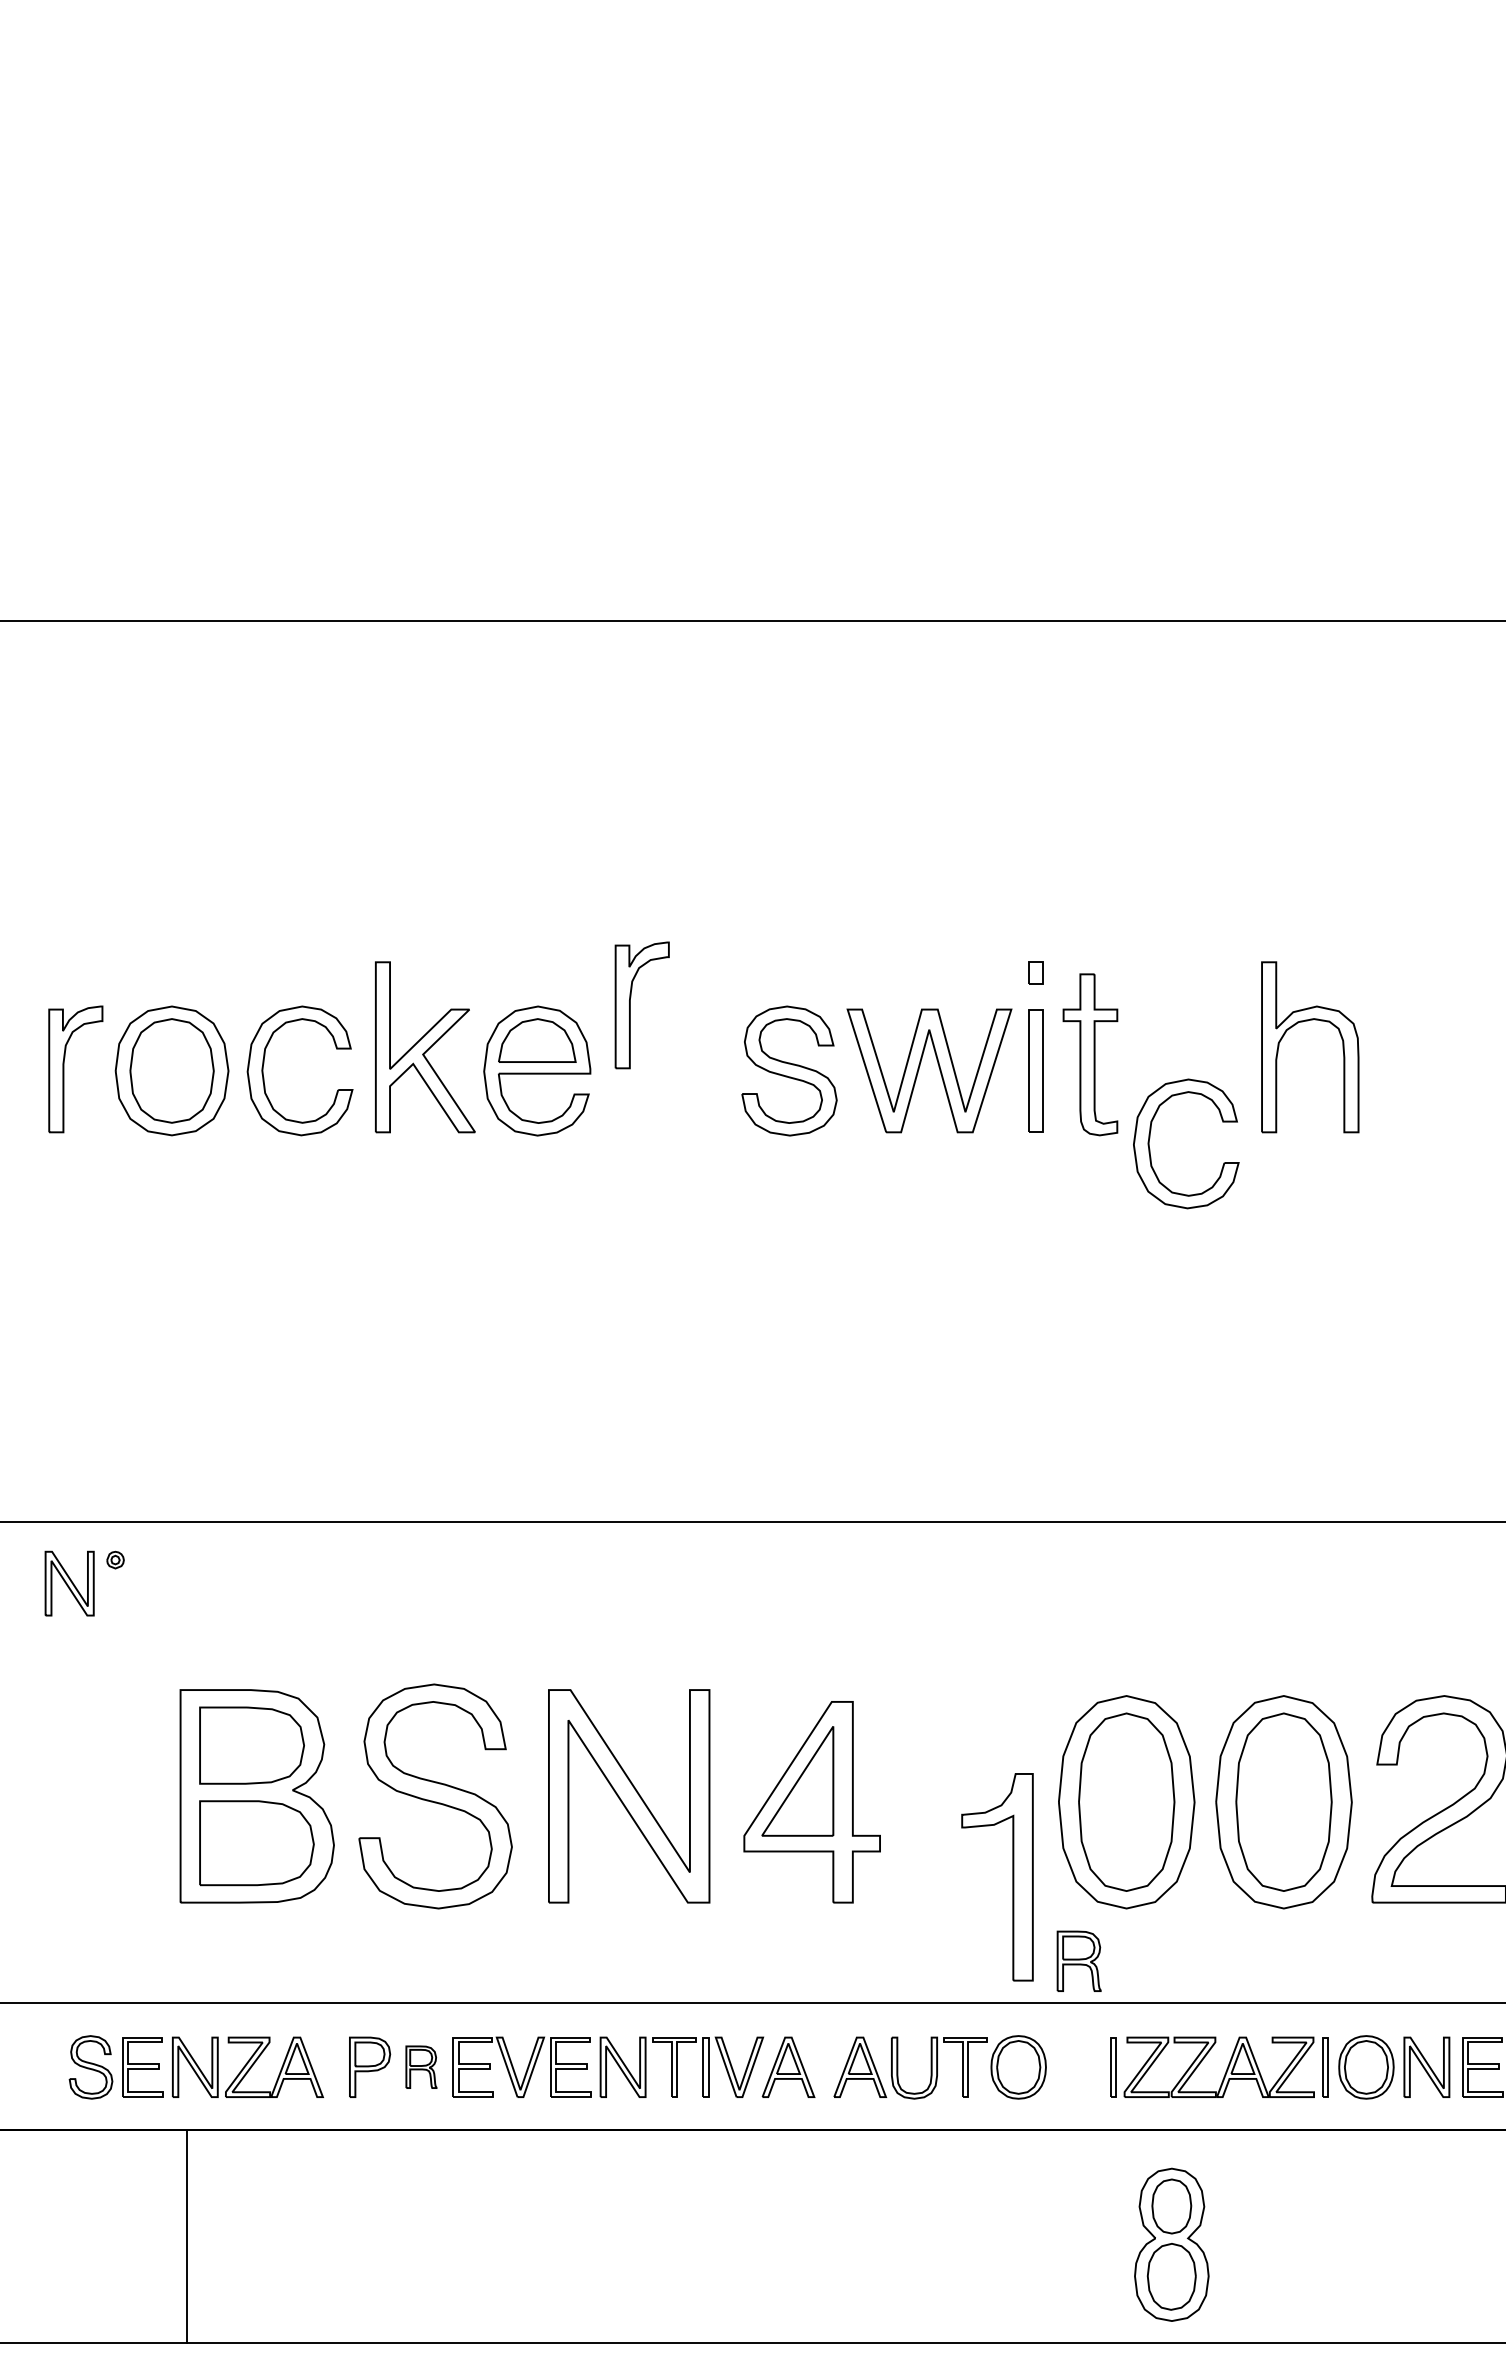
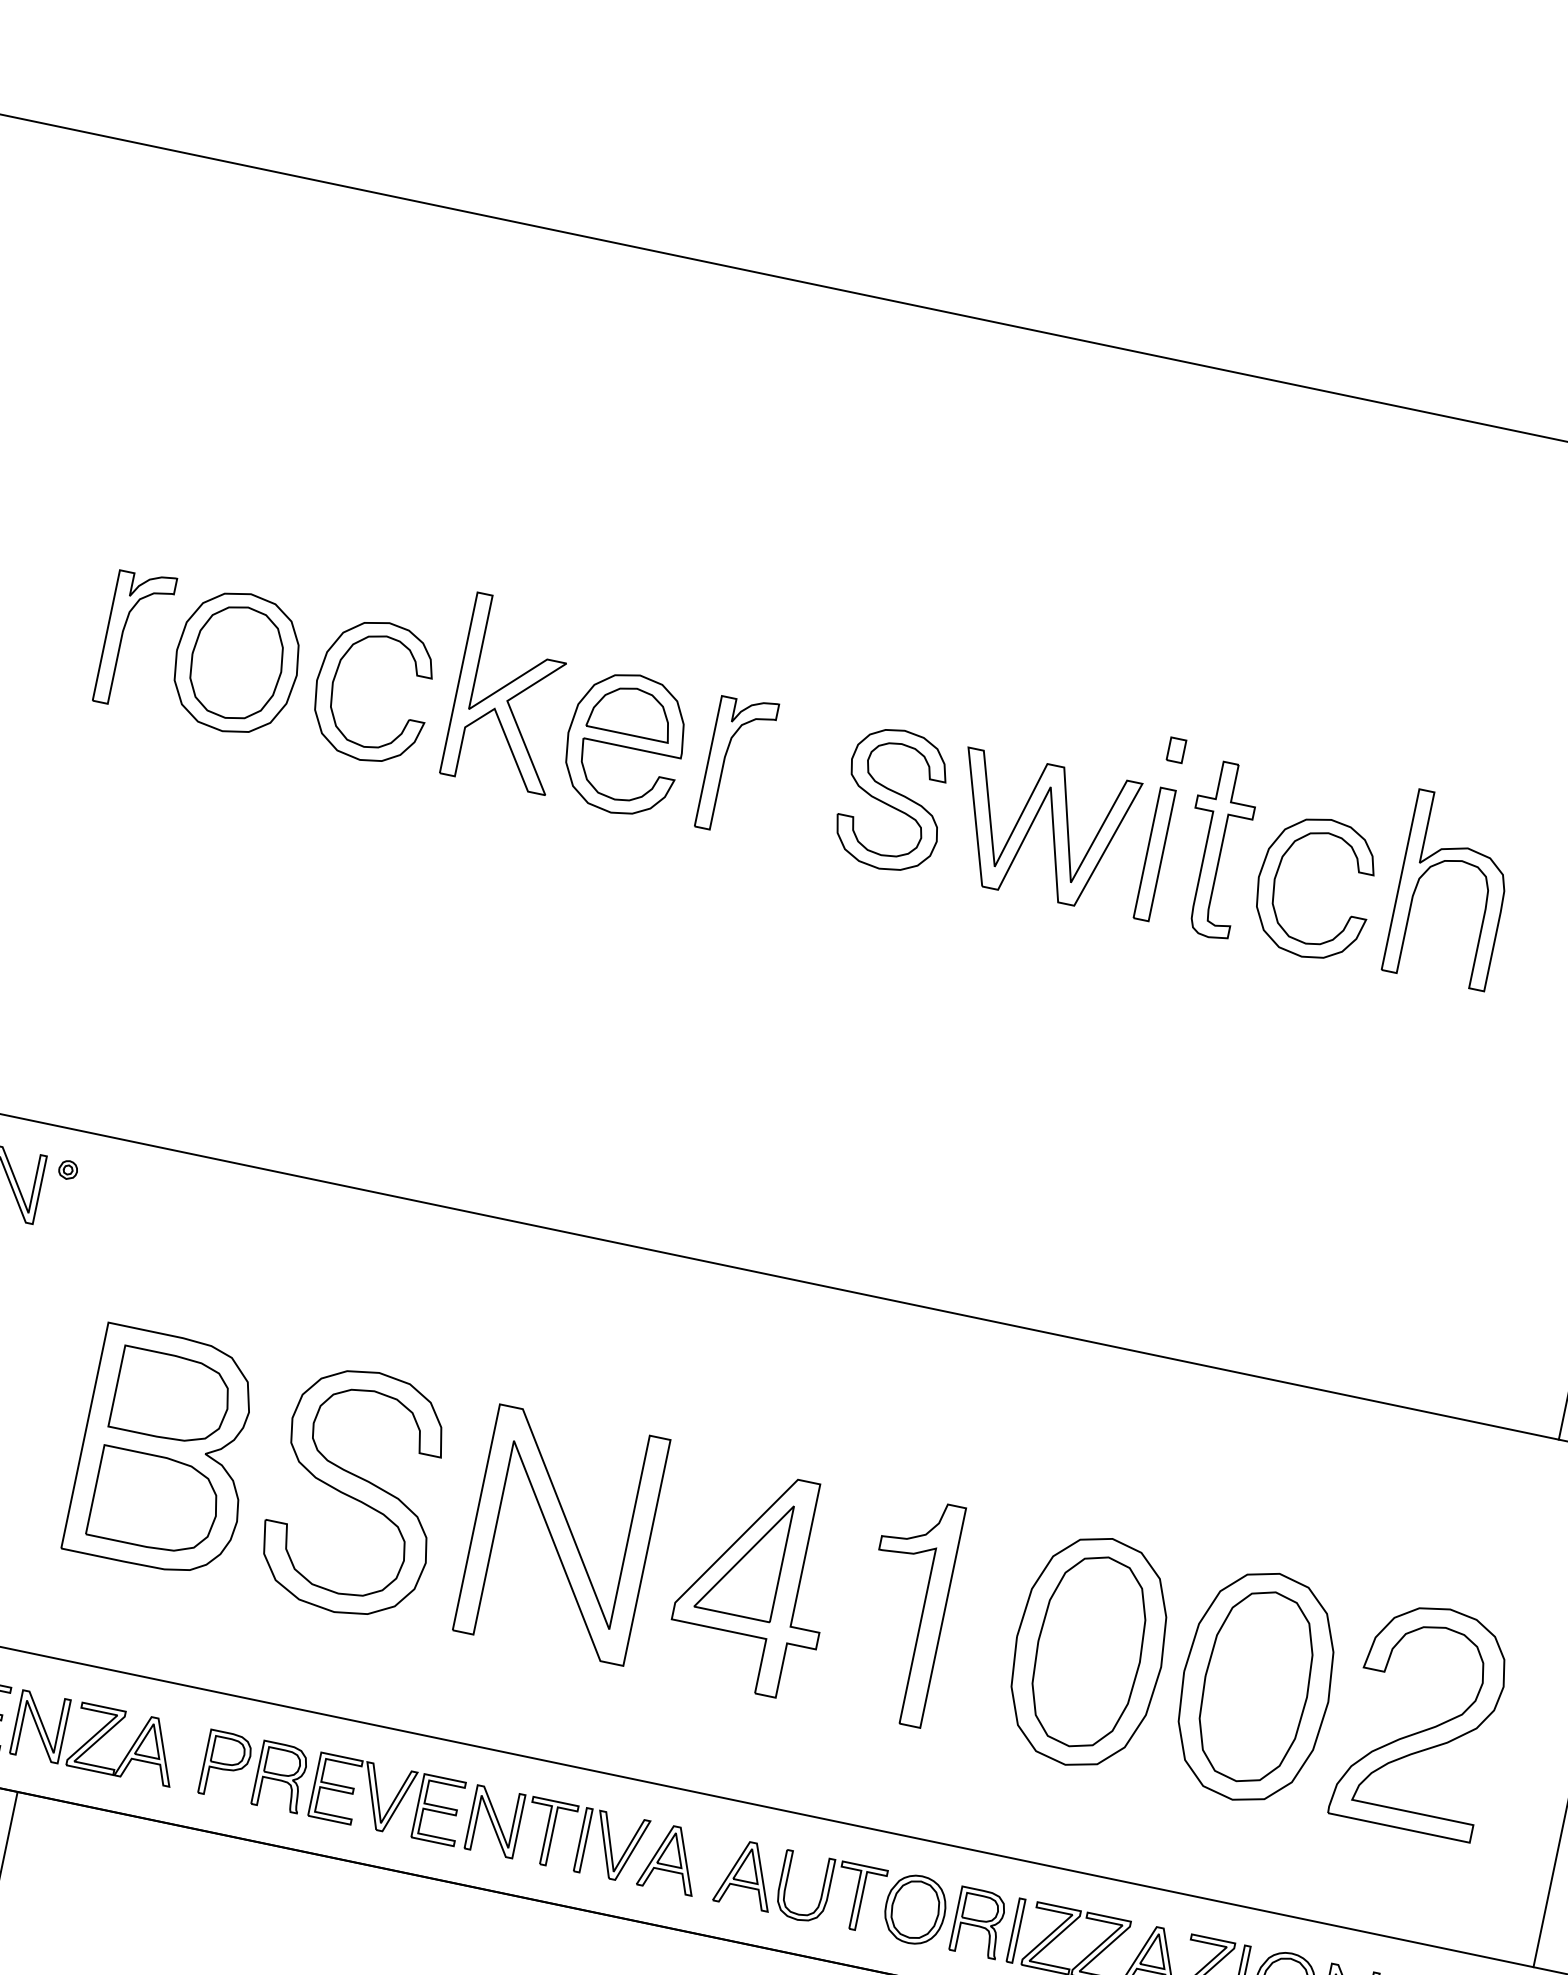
part: (630, 1005) -> (724, 762), moved
part: (1150, 1138) -> (1277, 874), moved
part: (1012, 1877) -> (921, 1613), moved
part: (1078, 1960) -> (978, 1921), moved
part: (421, 2066) -> (280, 1776), size x1.43

